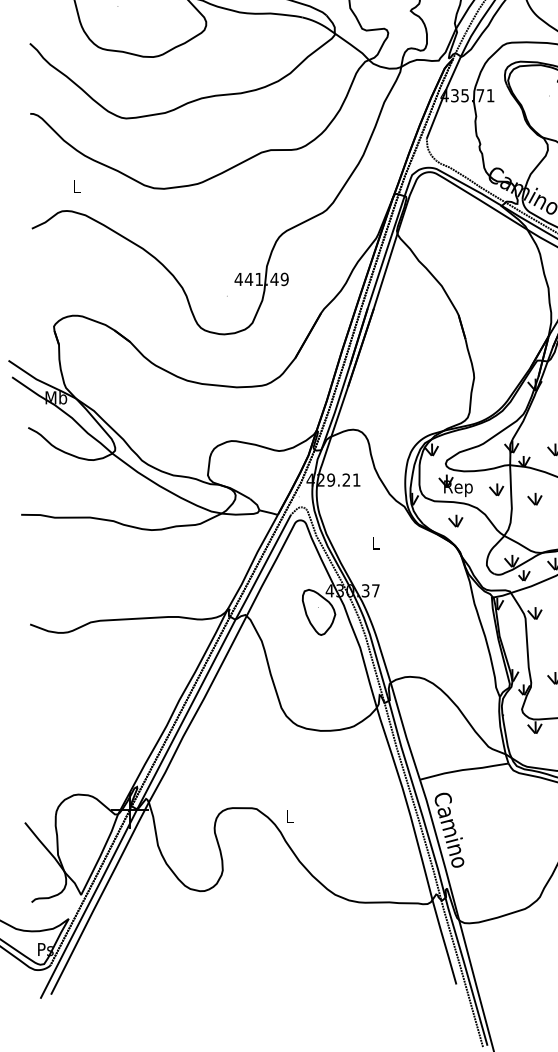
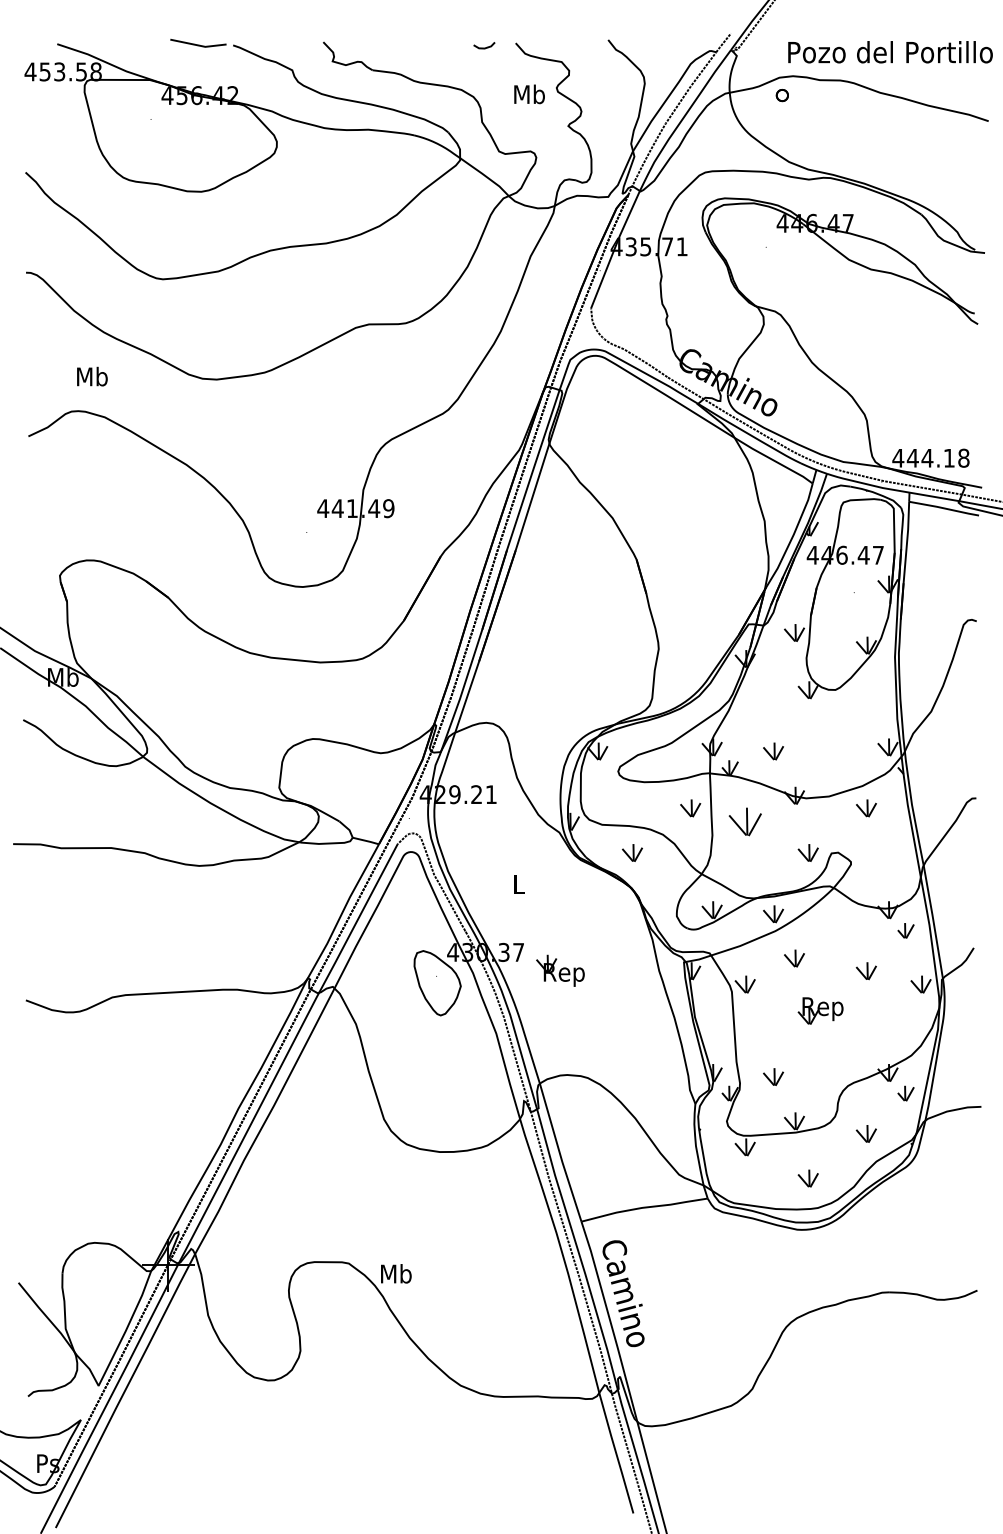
text: (76, 186) -> (92, 376), L -> Mb
part: (455, 485) -> (560, 970), moved
part: (534, 498) -> (744, 821), size x1.6
part: (523, 575) -> (729, 930), removed
text: (290, 816) -> (396, 1273), L -> Mb

